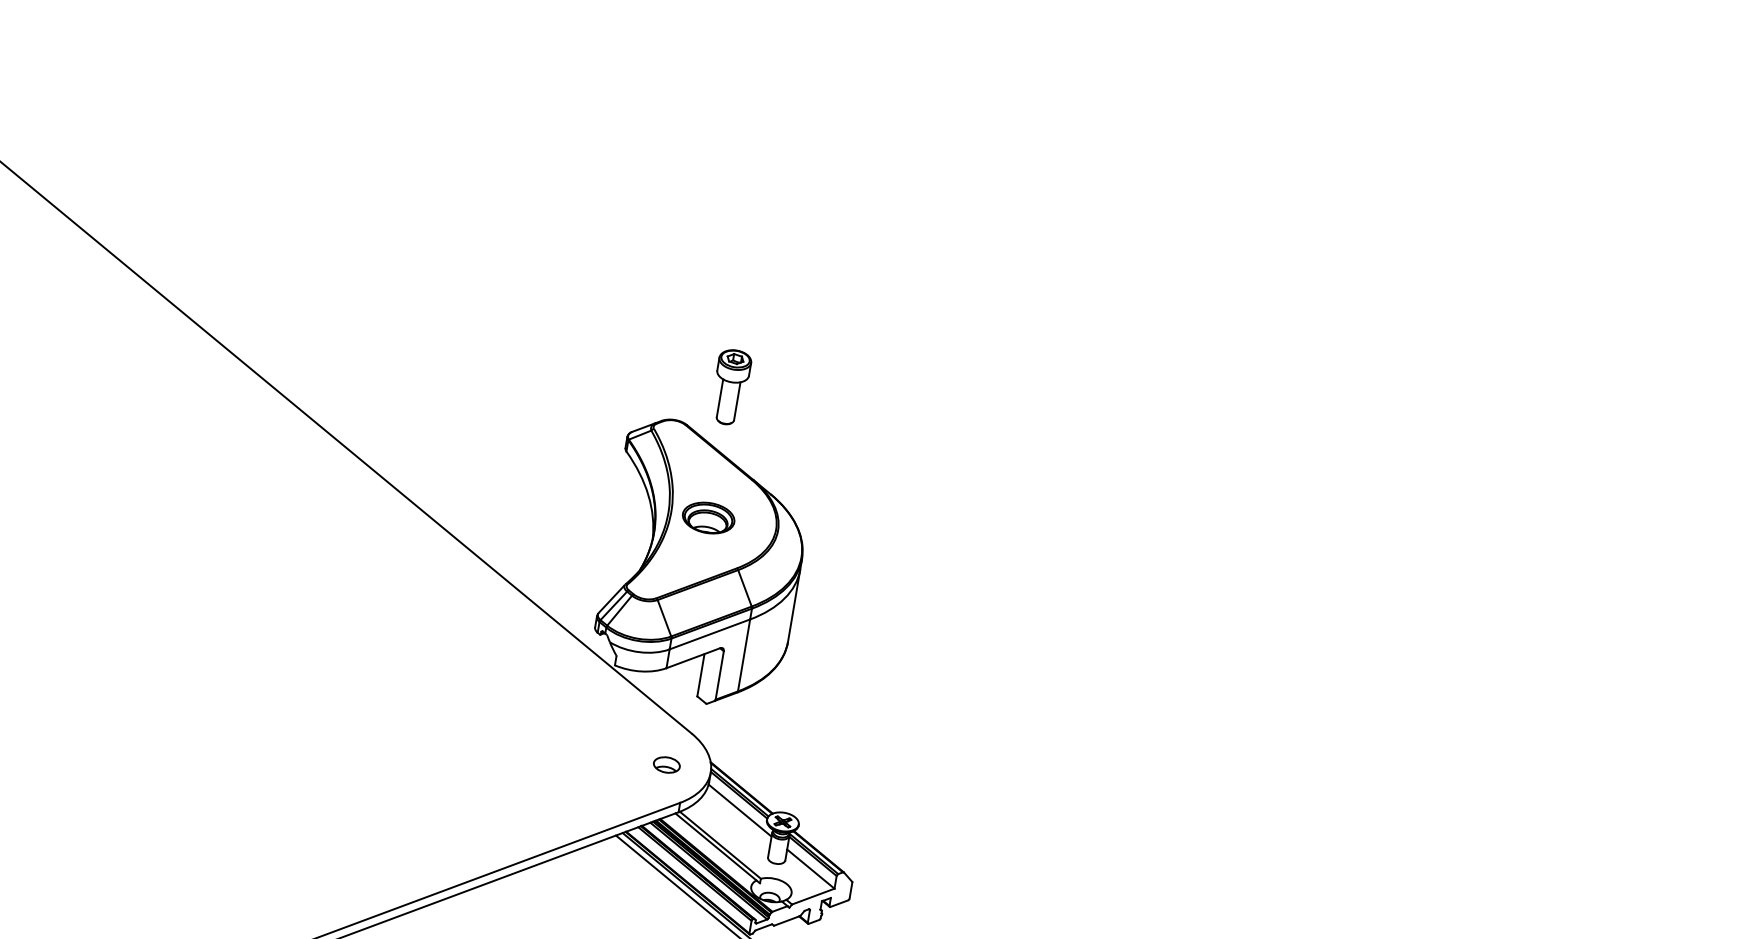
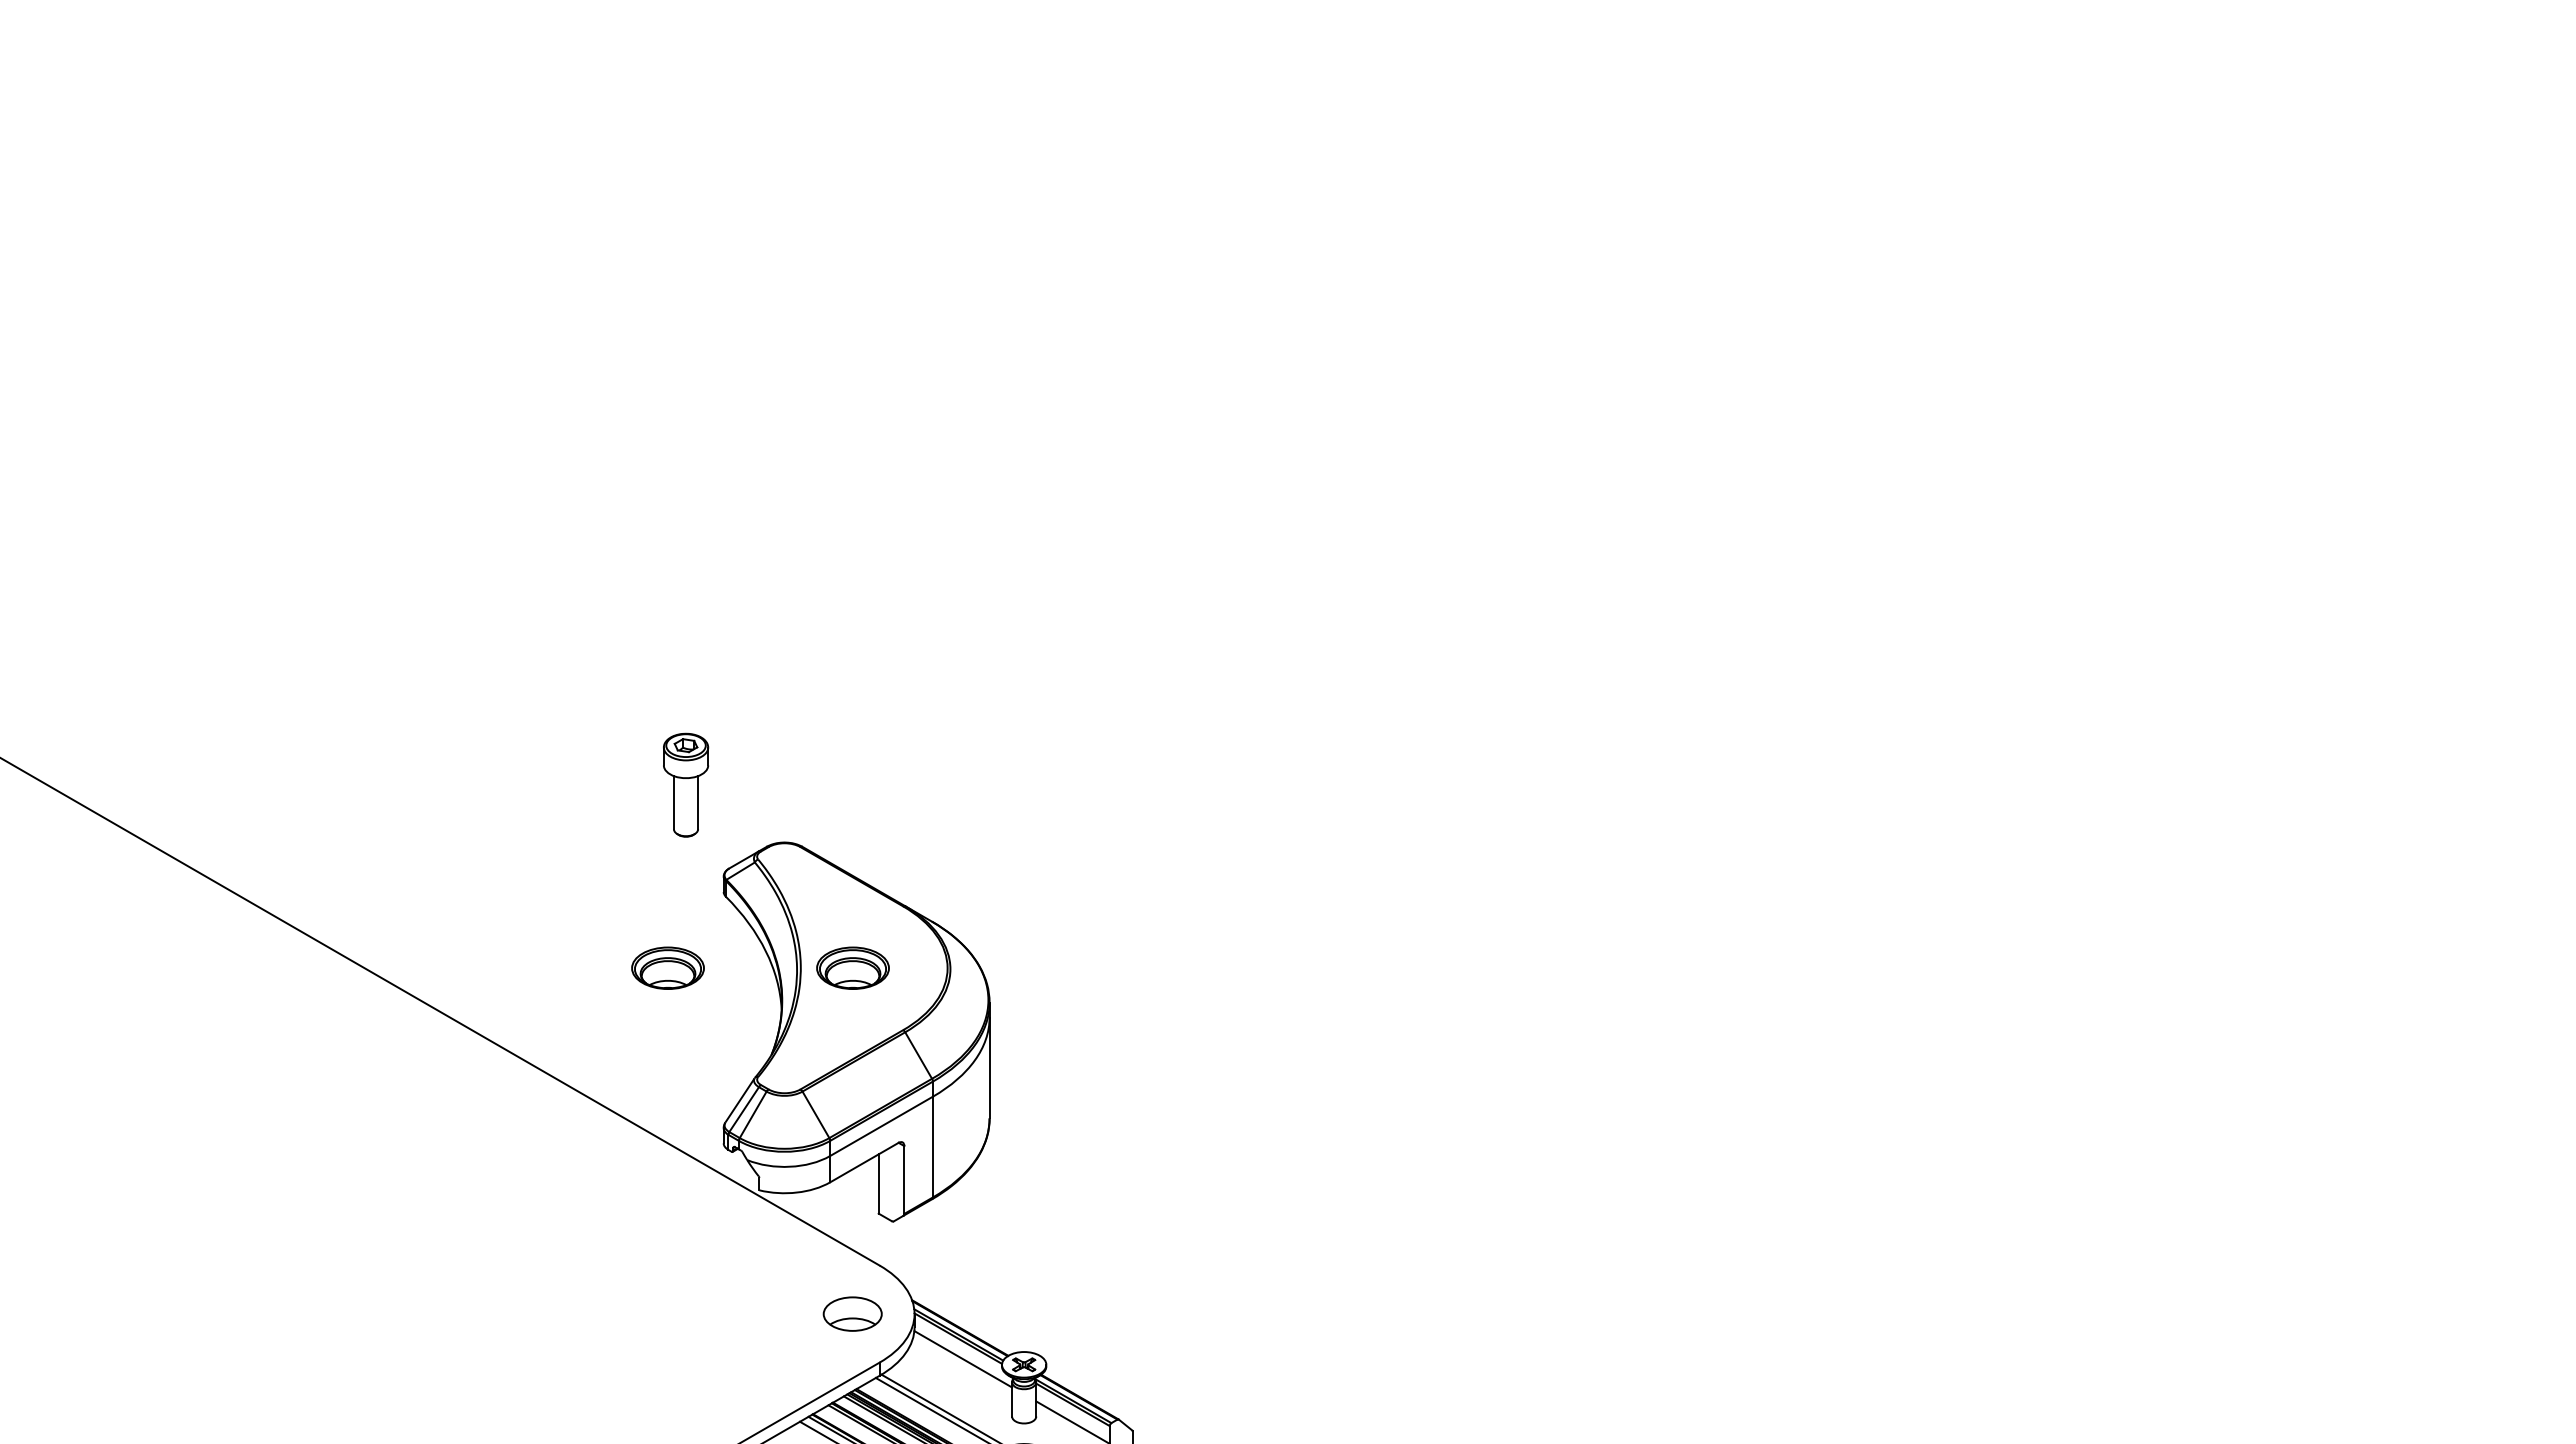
part: (731, 386) -> (686, 784), moved
part: (576, 495) -> (667, 967), added
part: (667, 764) -> (853, 1313), size x1.6

